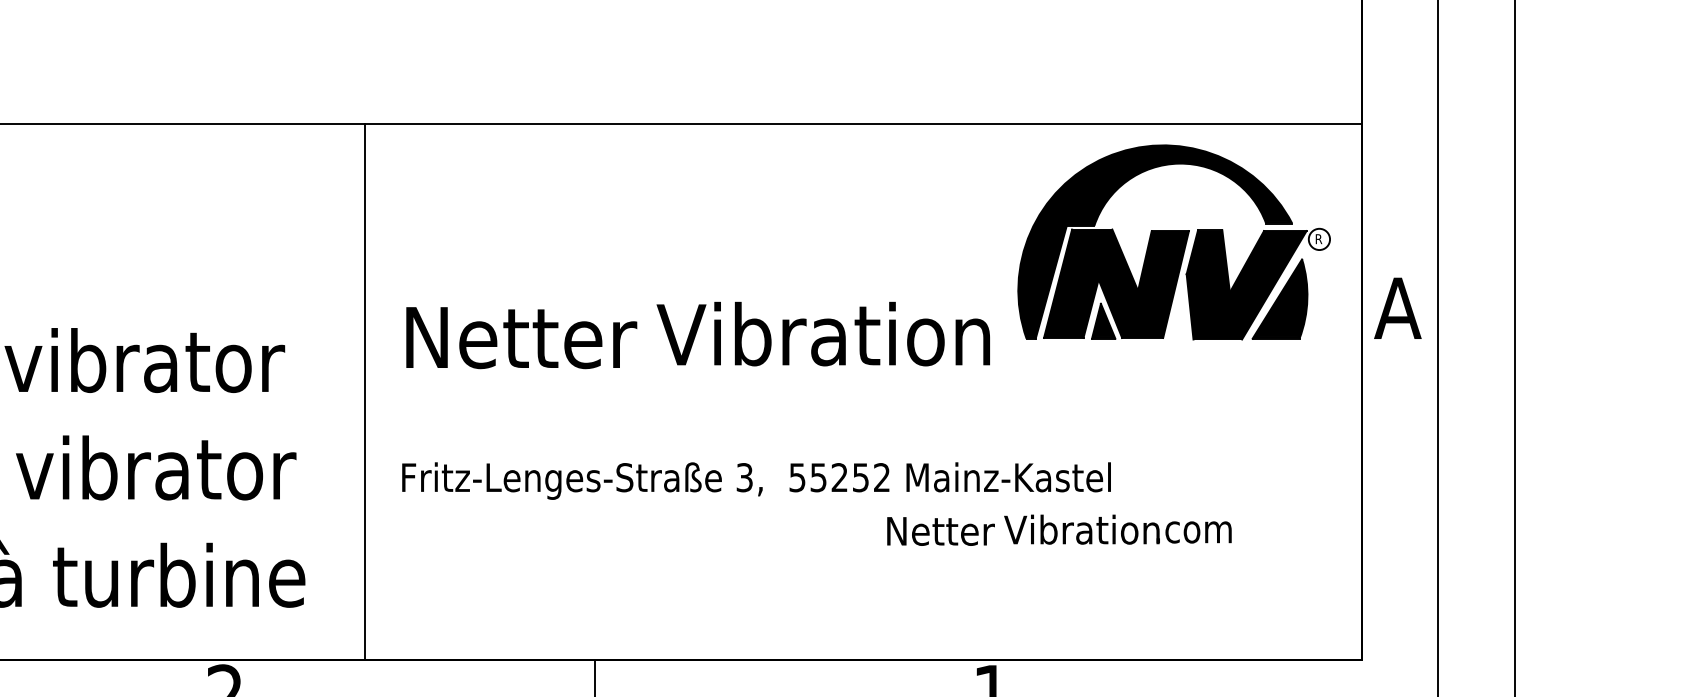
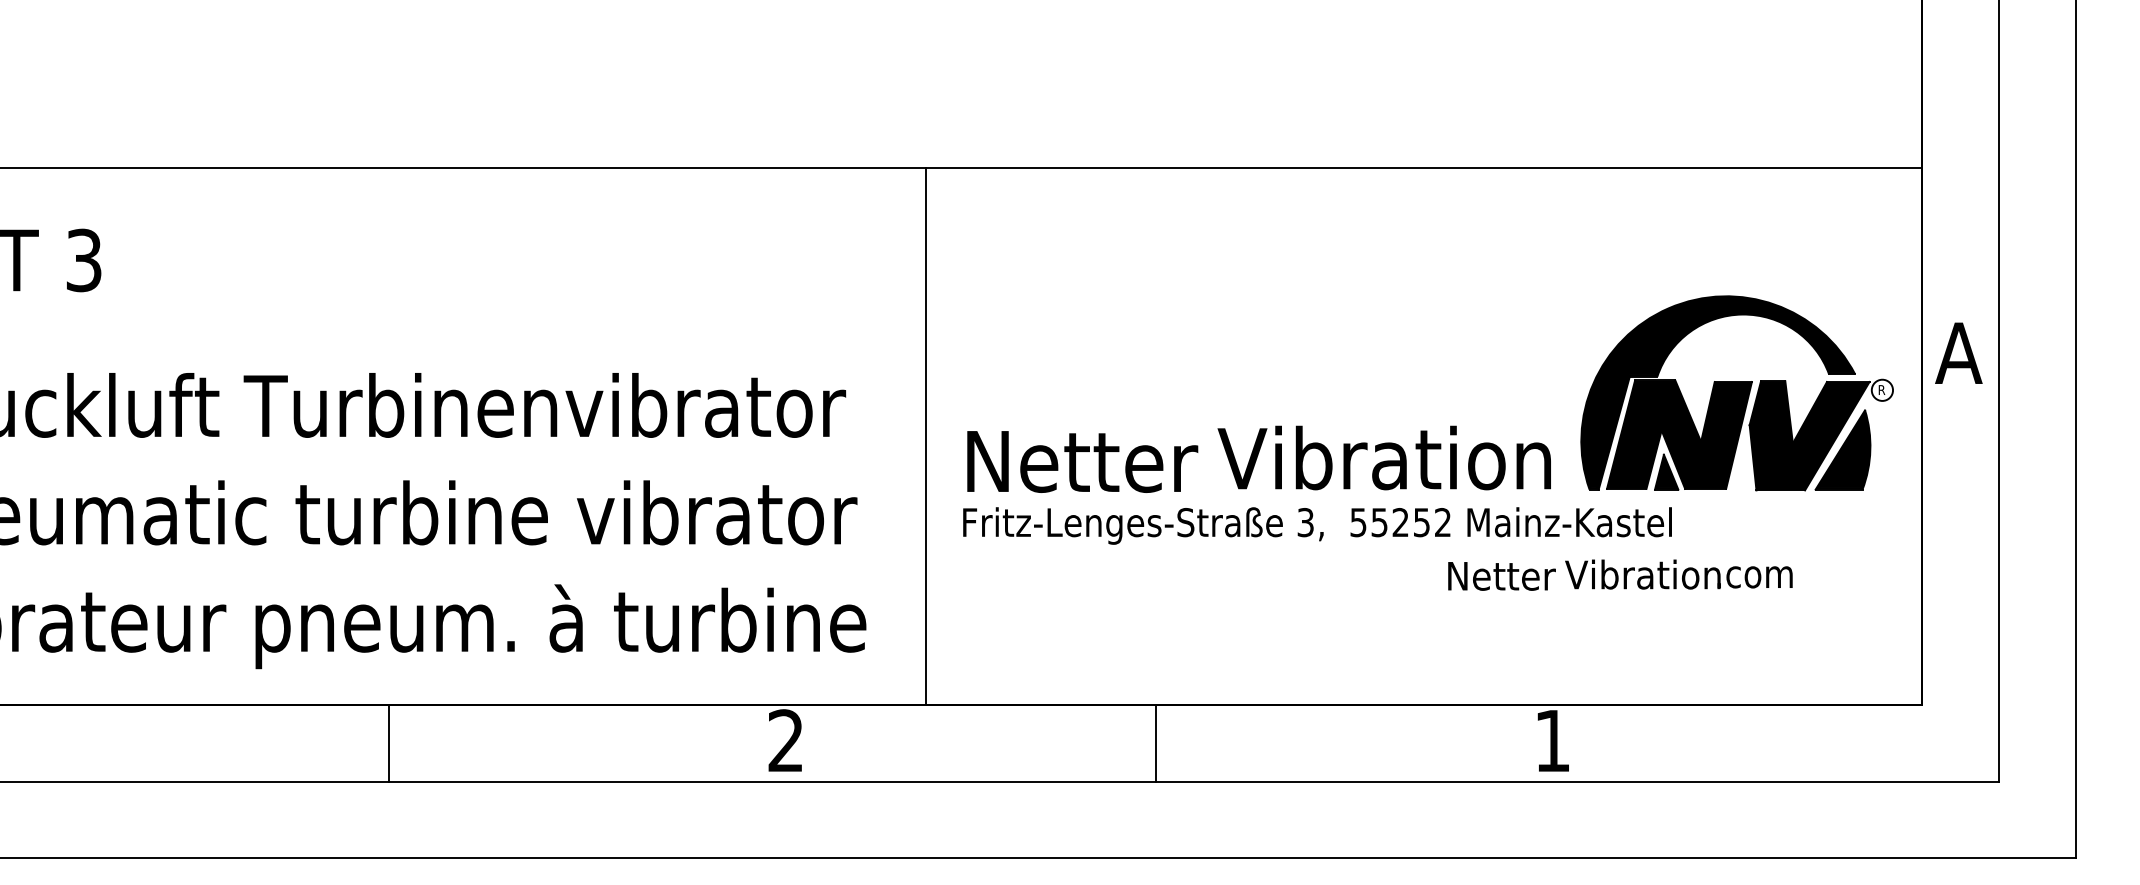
part: (1173, 242) -> (1736, 393), moved
text: (697, 334) -> (1258, 458), moved

